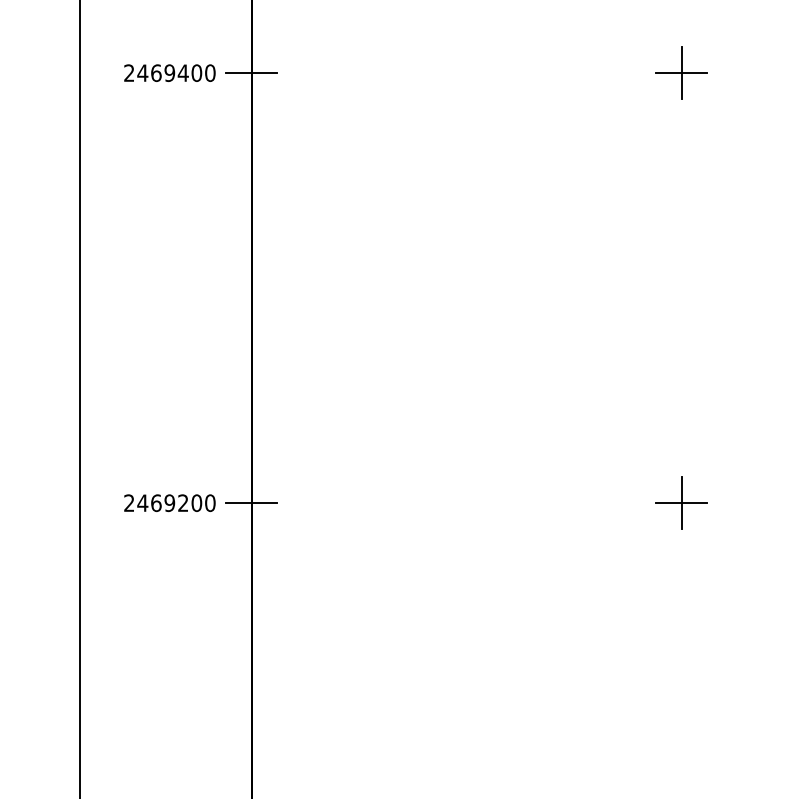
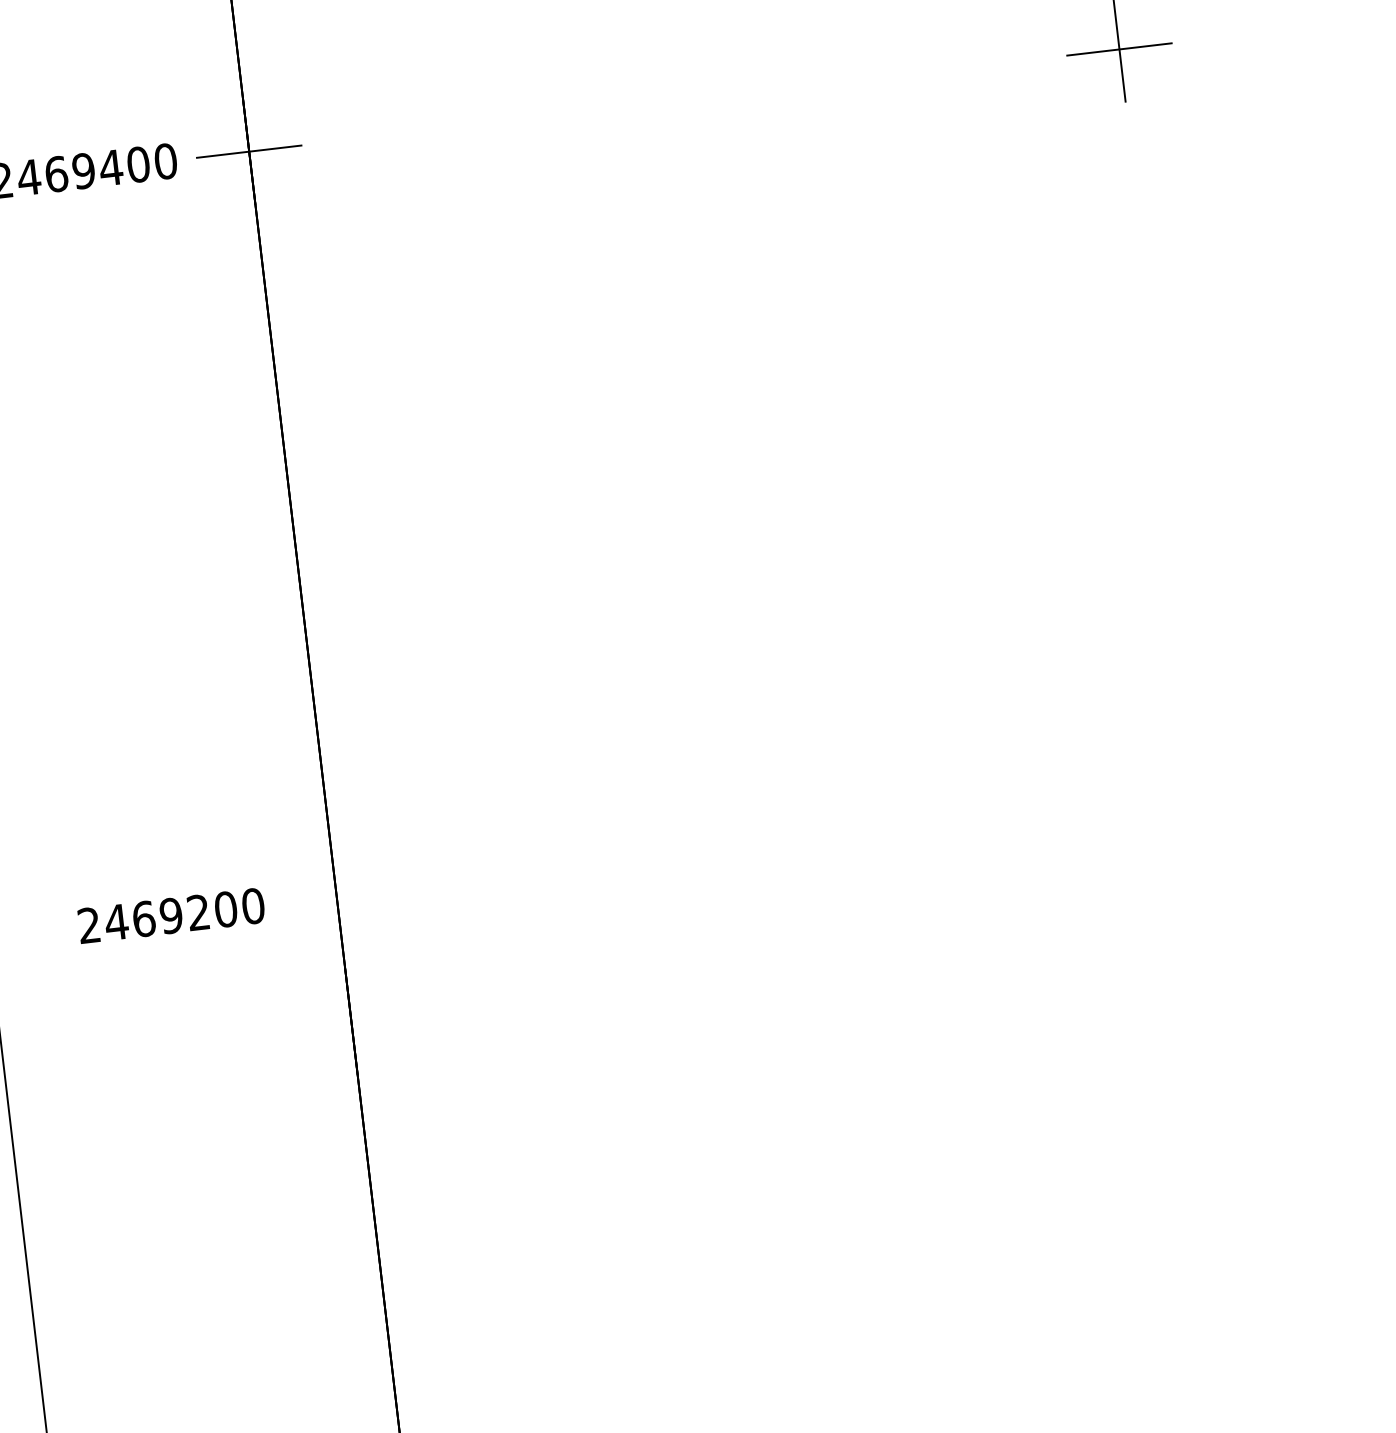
text: (169, 502) -> (170, 914), moved
part: (681, 502) -> (1221, 918), removed
line: (251, 503) -> (351, 1022), removed

